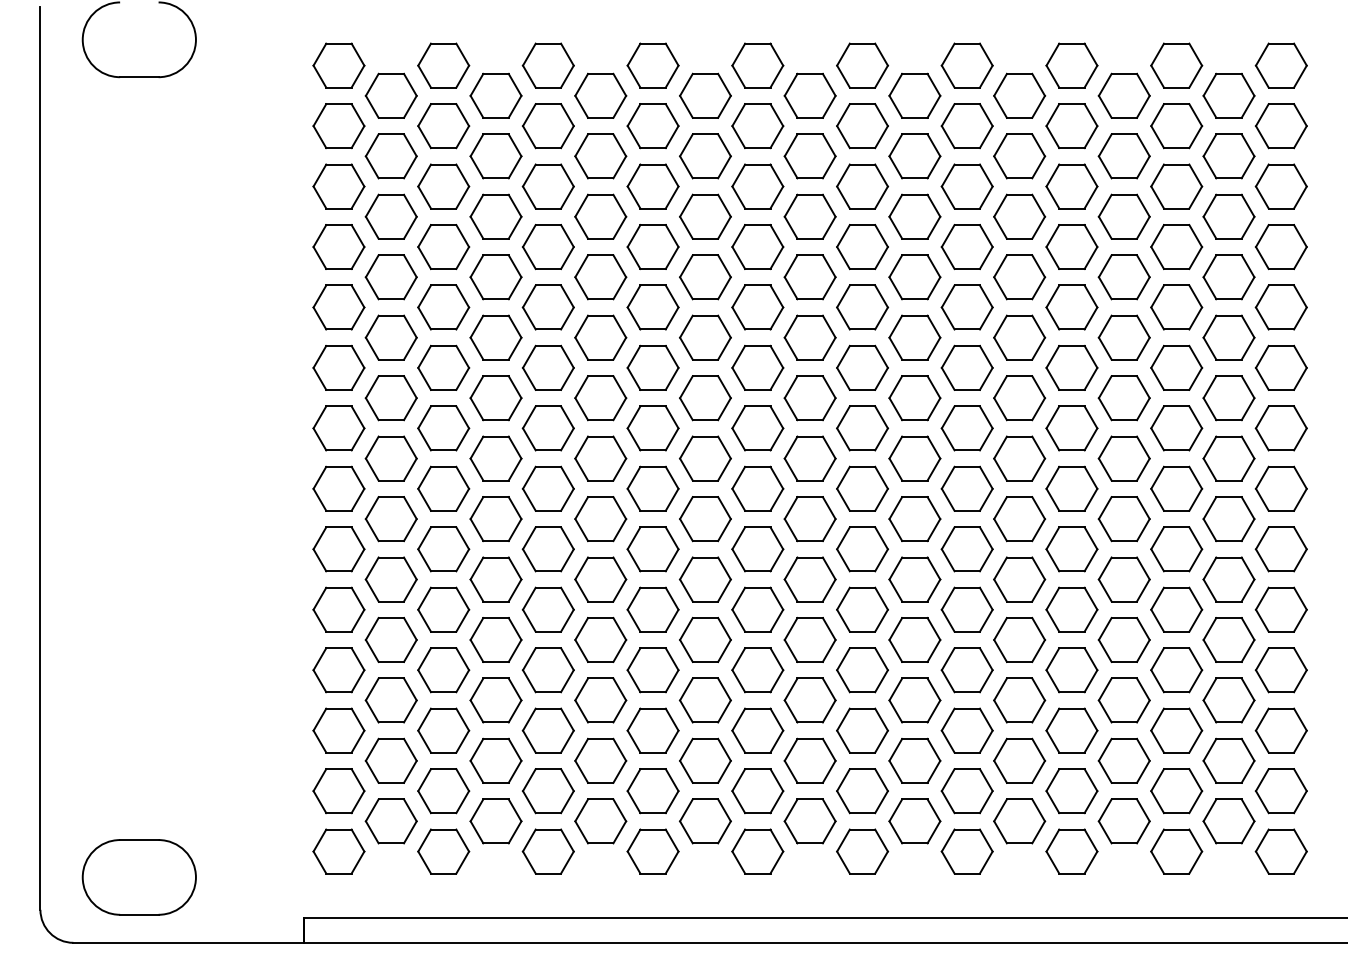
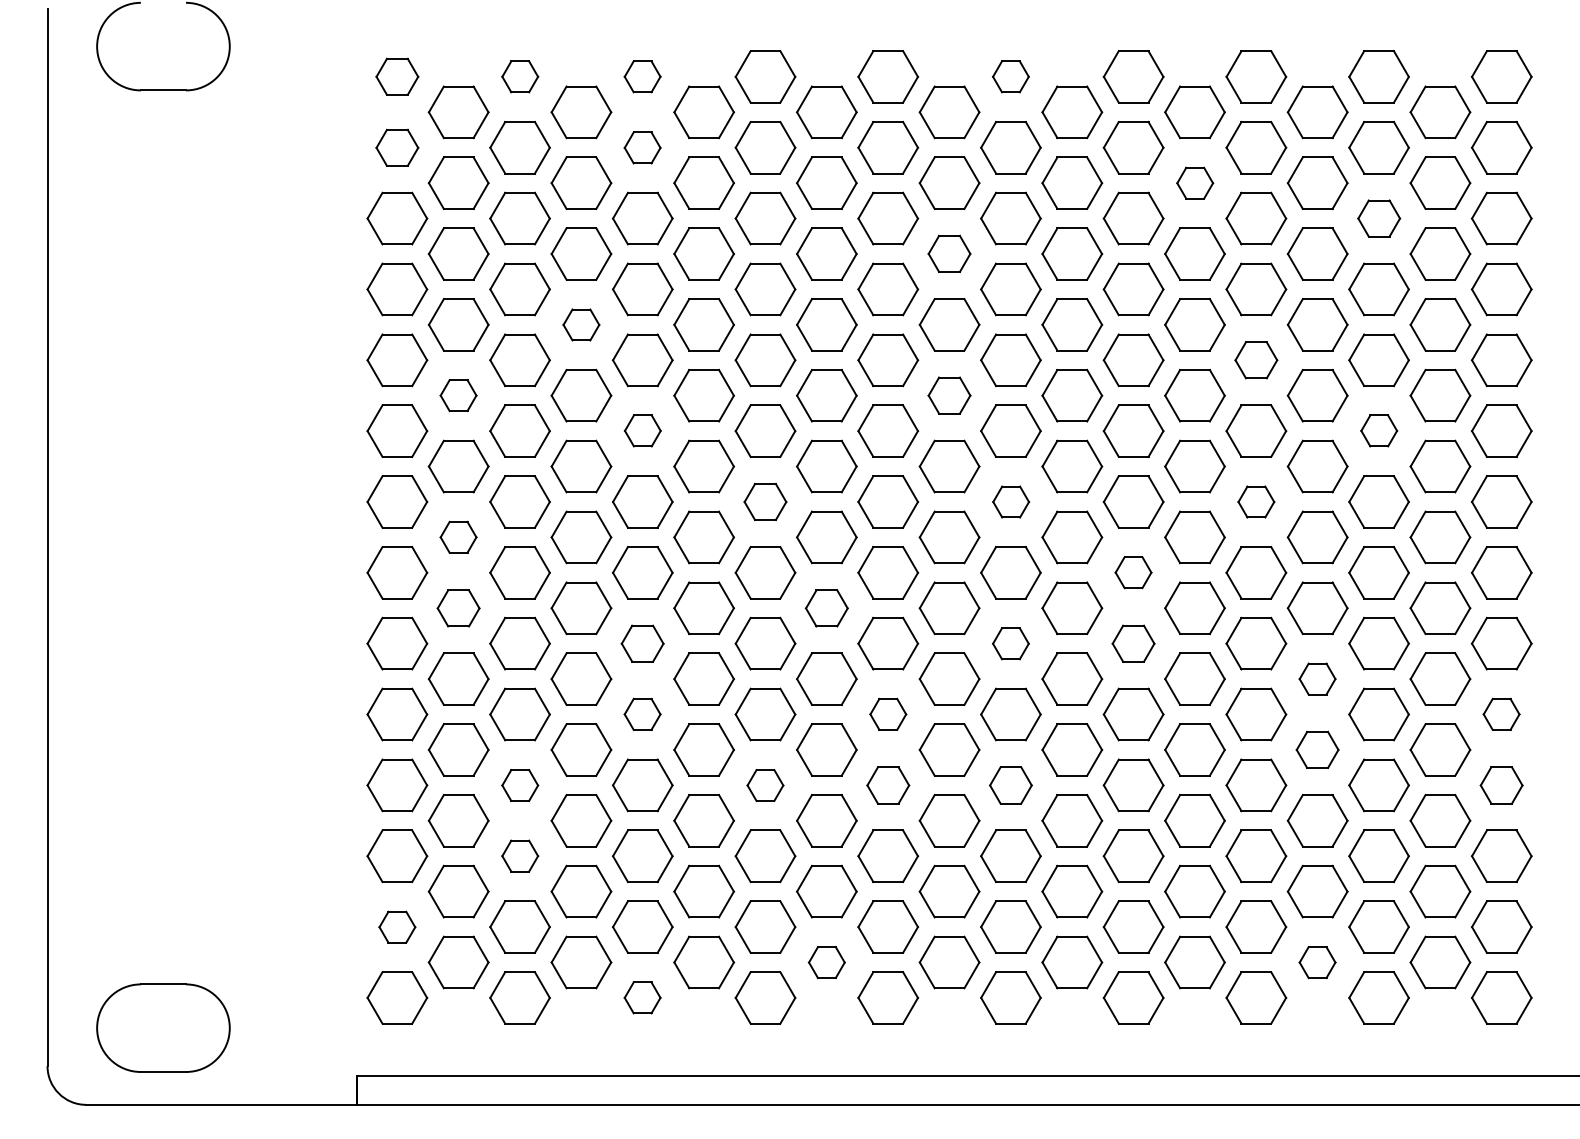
part: (338, 65) -> (396, 76), size x0.7
part: (443, 65) -> (519, 76), size x0.6
part: (547, 65) -> (641, 76), size x0.6
part: (862, 65) -> (1010, 76), size x0.6
part: (338, 126) -> (396, 148), size x0.7
part: (547, 126) -> (641, 148), size x0.6
part: (1019, 156) -> (1194, 183), size x0.6
part: (1176, 186) -> (1378, 218), size x0.7
part: (809, 216) -> (948, 253), size x0.7
part: (495, 277) -> (580, 325), size x0.6
part: (1071, 307) -> (1255, 360), size x0.7
part: (390, 337) -> (457, 395), size x0.6
part: (809, 337) -> (948, 395), size x0.7
part: (548, 367) -> (642, 430), size x0.6
part: (1176, 367) -> (1378, 430), size x0.6
part: (652, 428) -> (764, 502), size x0.7
part: (862, 428) -> (1010, 502), size x0.6
part: (1071, 428) -> (1255, 502), size x0.6
part: (390, 458) -> (457, 537), size x0.6
part: (966, 488) -> (1132, 572), size x0.6
part: (390, 519) -> (457, 608), size x0.7
part: (705, 519) -> (826, 608), size x0.7
part: (547, 549) -> (641, 643), size x0.7
part: (862, 549) -> (1010, 643), size x0.6
part: (966, 549) -> (1132, 643), size x0.7
part: (1123, 579) -> (1316, 679), size x0.6
part: (547, 609) -> (641, 714), size x0.6
part: (757, 609) -> (887, 714), size x0.6
part: (1280, 609) -> (1500, 714), size x0.6
part: (1123, 639) -> (1316, 749), size x0.7
part: (443, 670) -> (519, 785), size x0.6
part: (652, 670) -> (764, 785), size x0.6
part: (757, 670) -> (887, 785), size x0.7
part: (862, 670) -> (1010, 785), size x0.7
part: (1280, 670) -> (1500, 785), size x0.7
part: (443, 730) -> (519, 856), size x0.6
part: (338, 791) -> (396, 927), size x0.6
part: (705, 821) -> (826, 962), size x0.6
part: (1123, 821) -> (1316, 962), size x0.6
part: (547, 851) -> (641, 997), size x0.6

